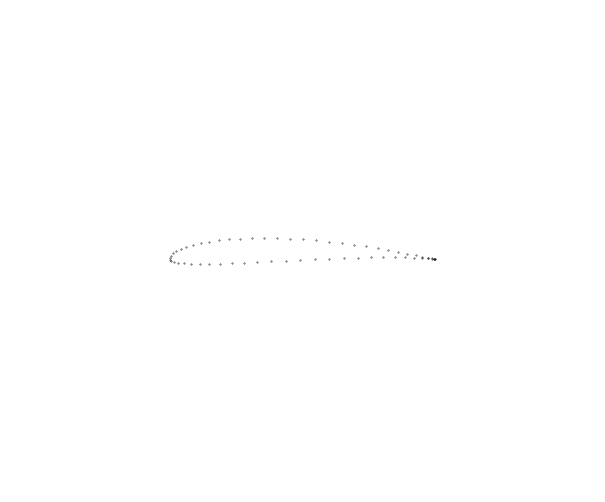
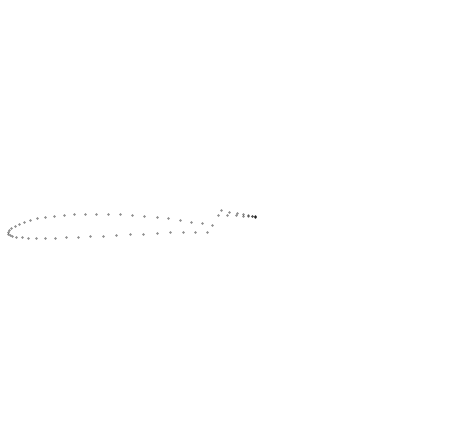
part: (415, 255) -> (236, 213), moved

